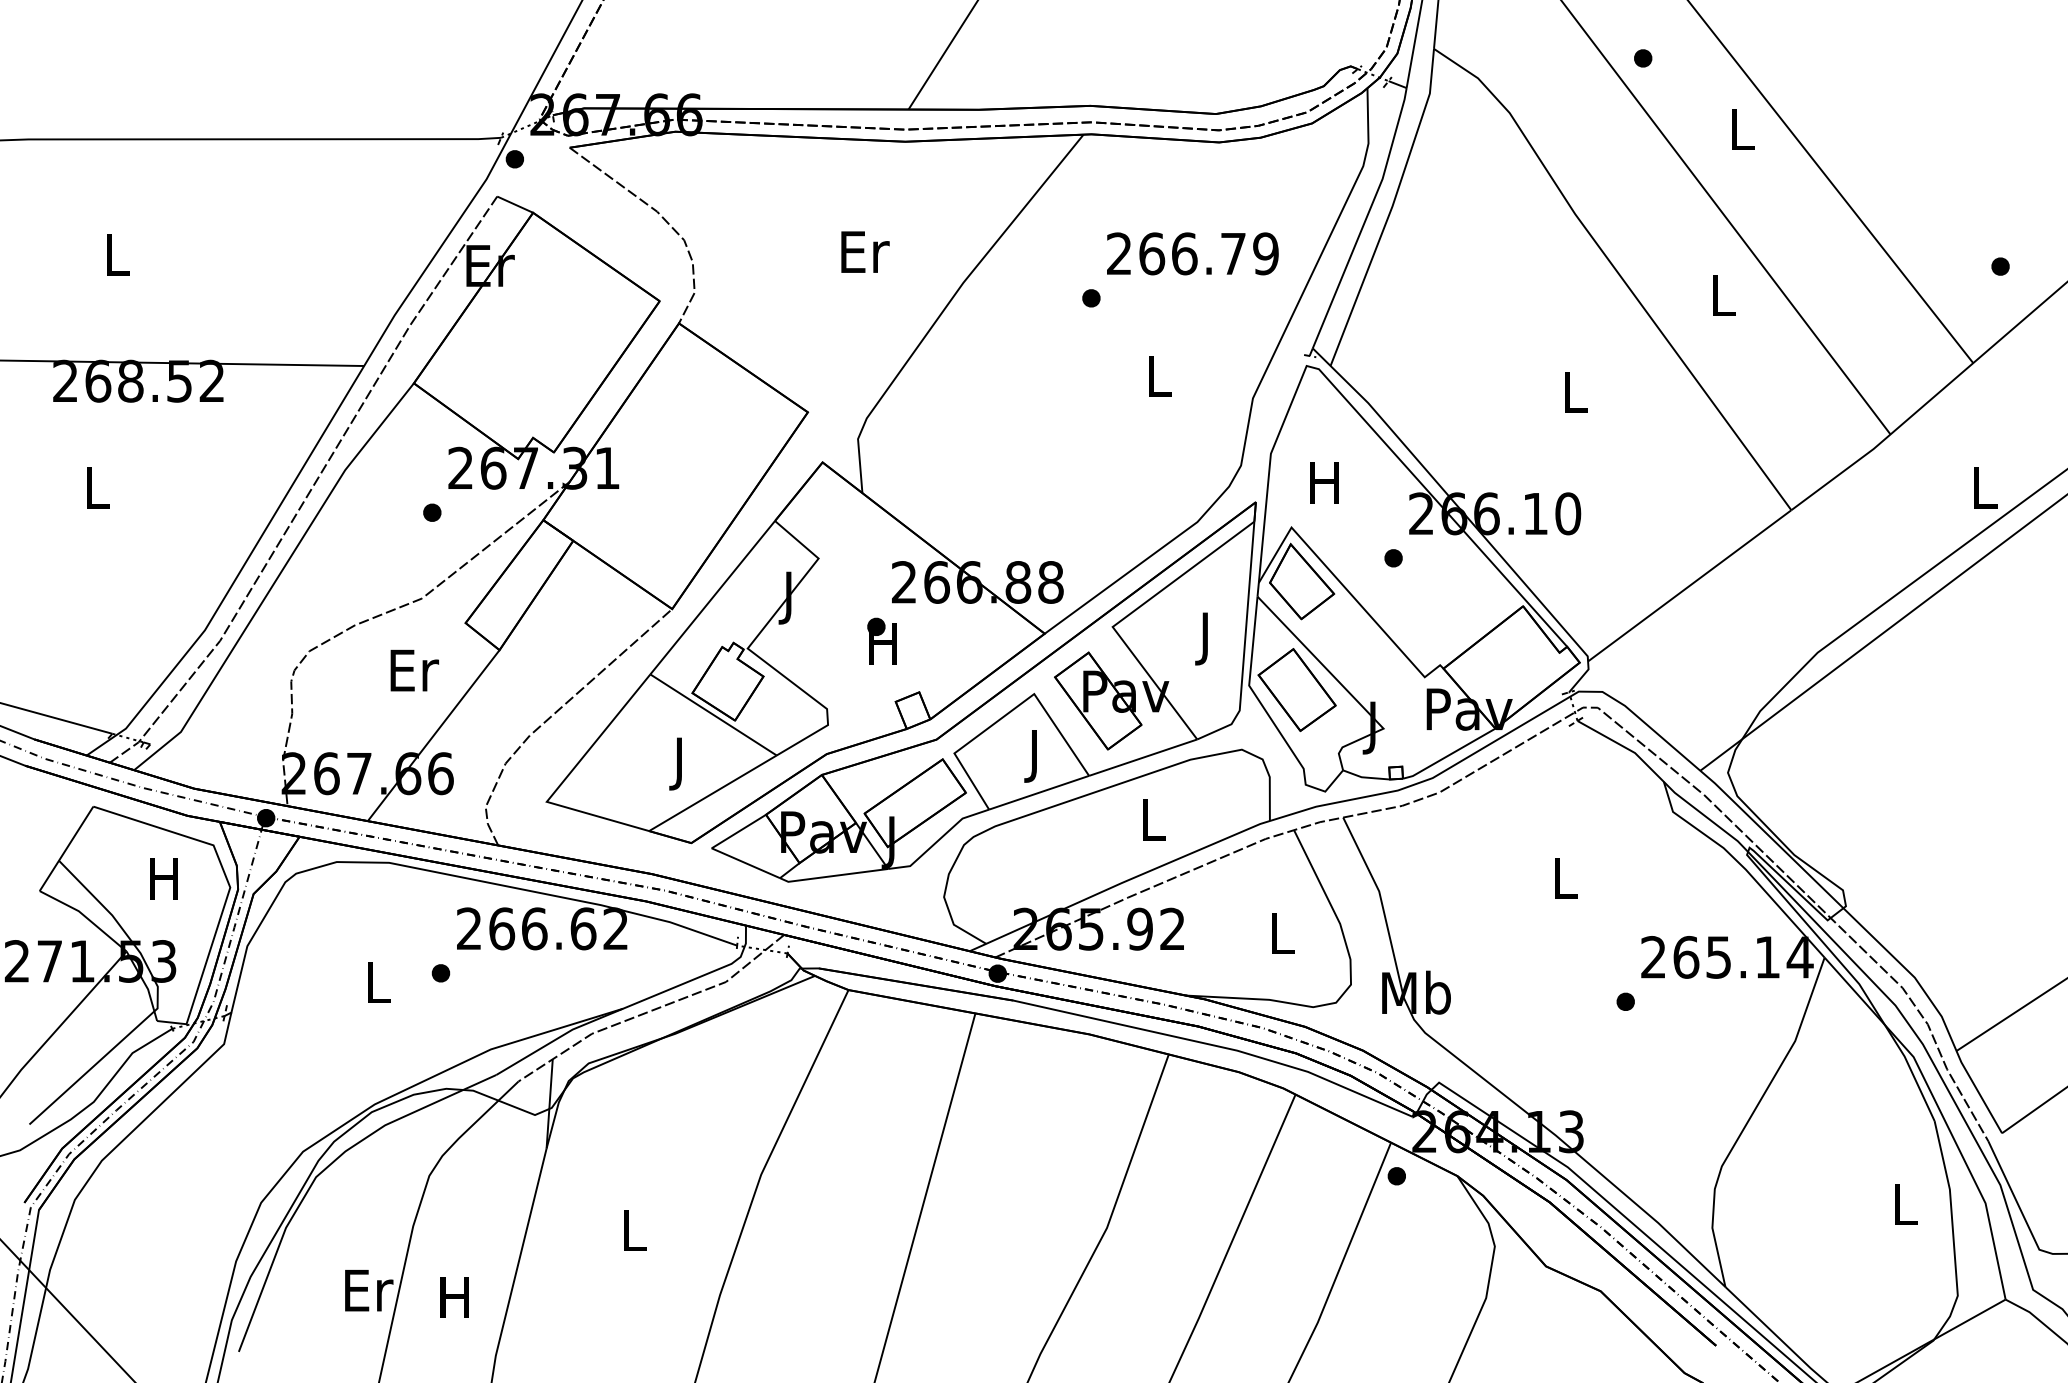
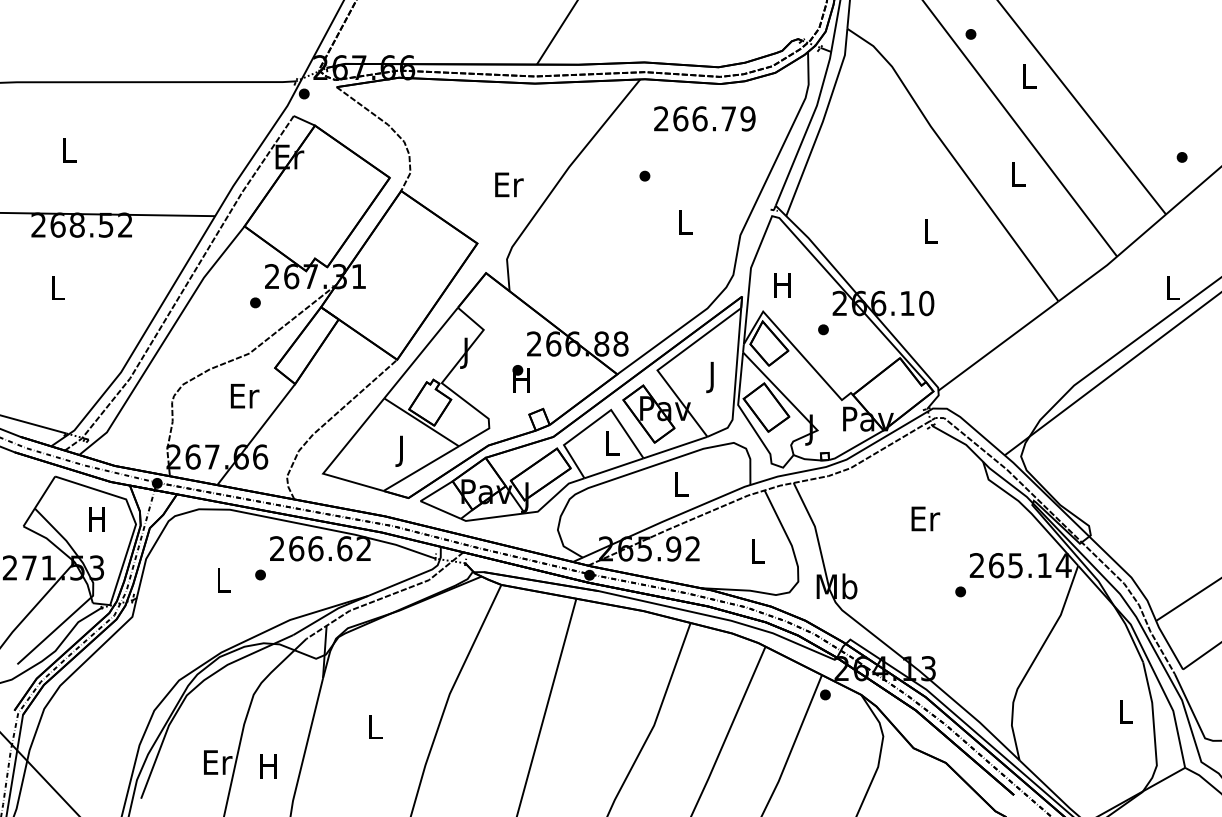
text: (865, 251) -> (509, 184), moved
text: (1192, 253) -> (704, 118), moved
text: (1036, 755) -> (612, 446), J -> L
text: (1566, 877) -> (925, 518), L -> Er

